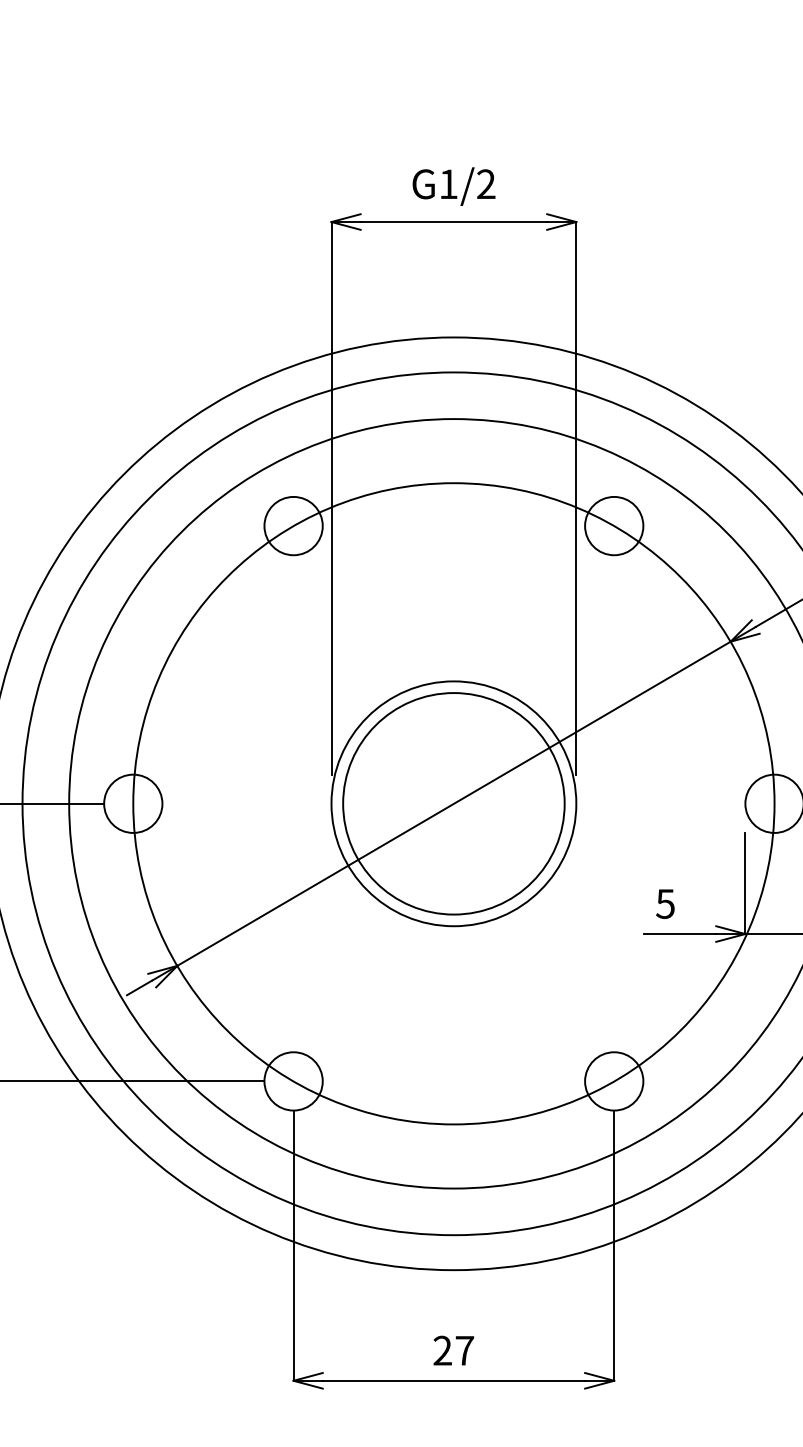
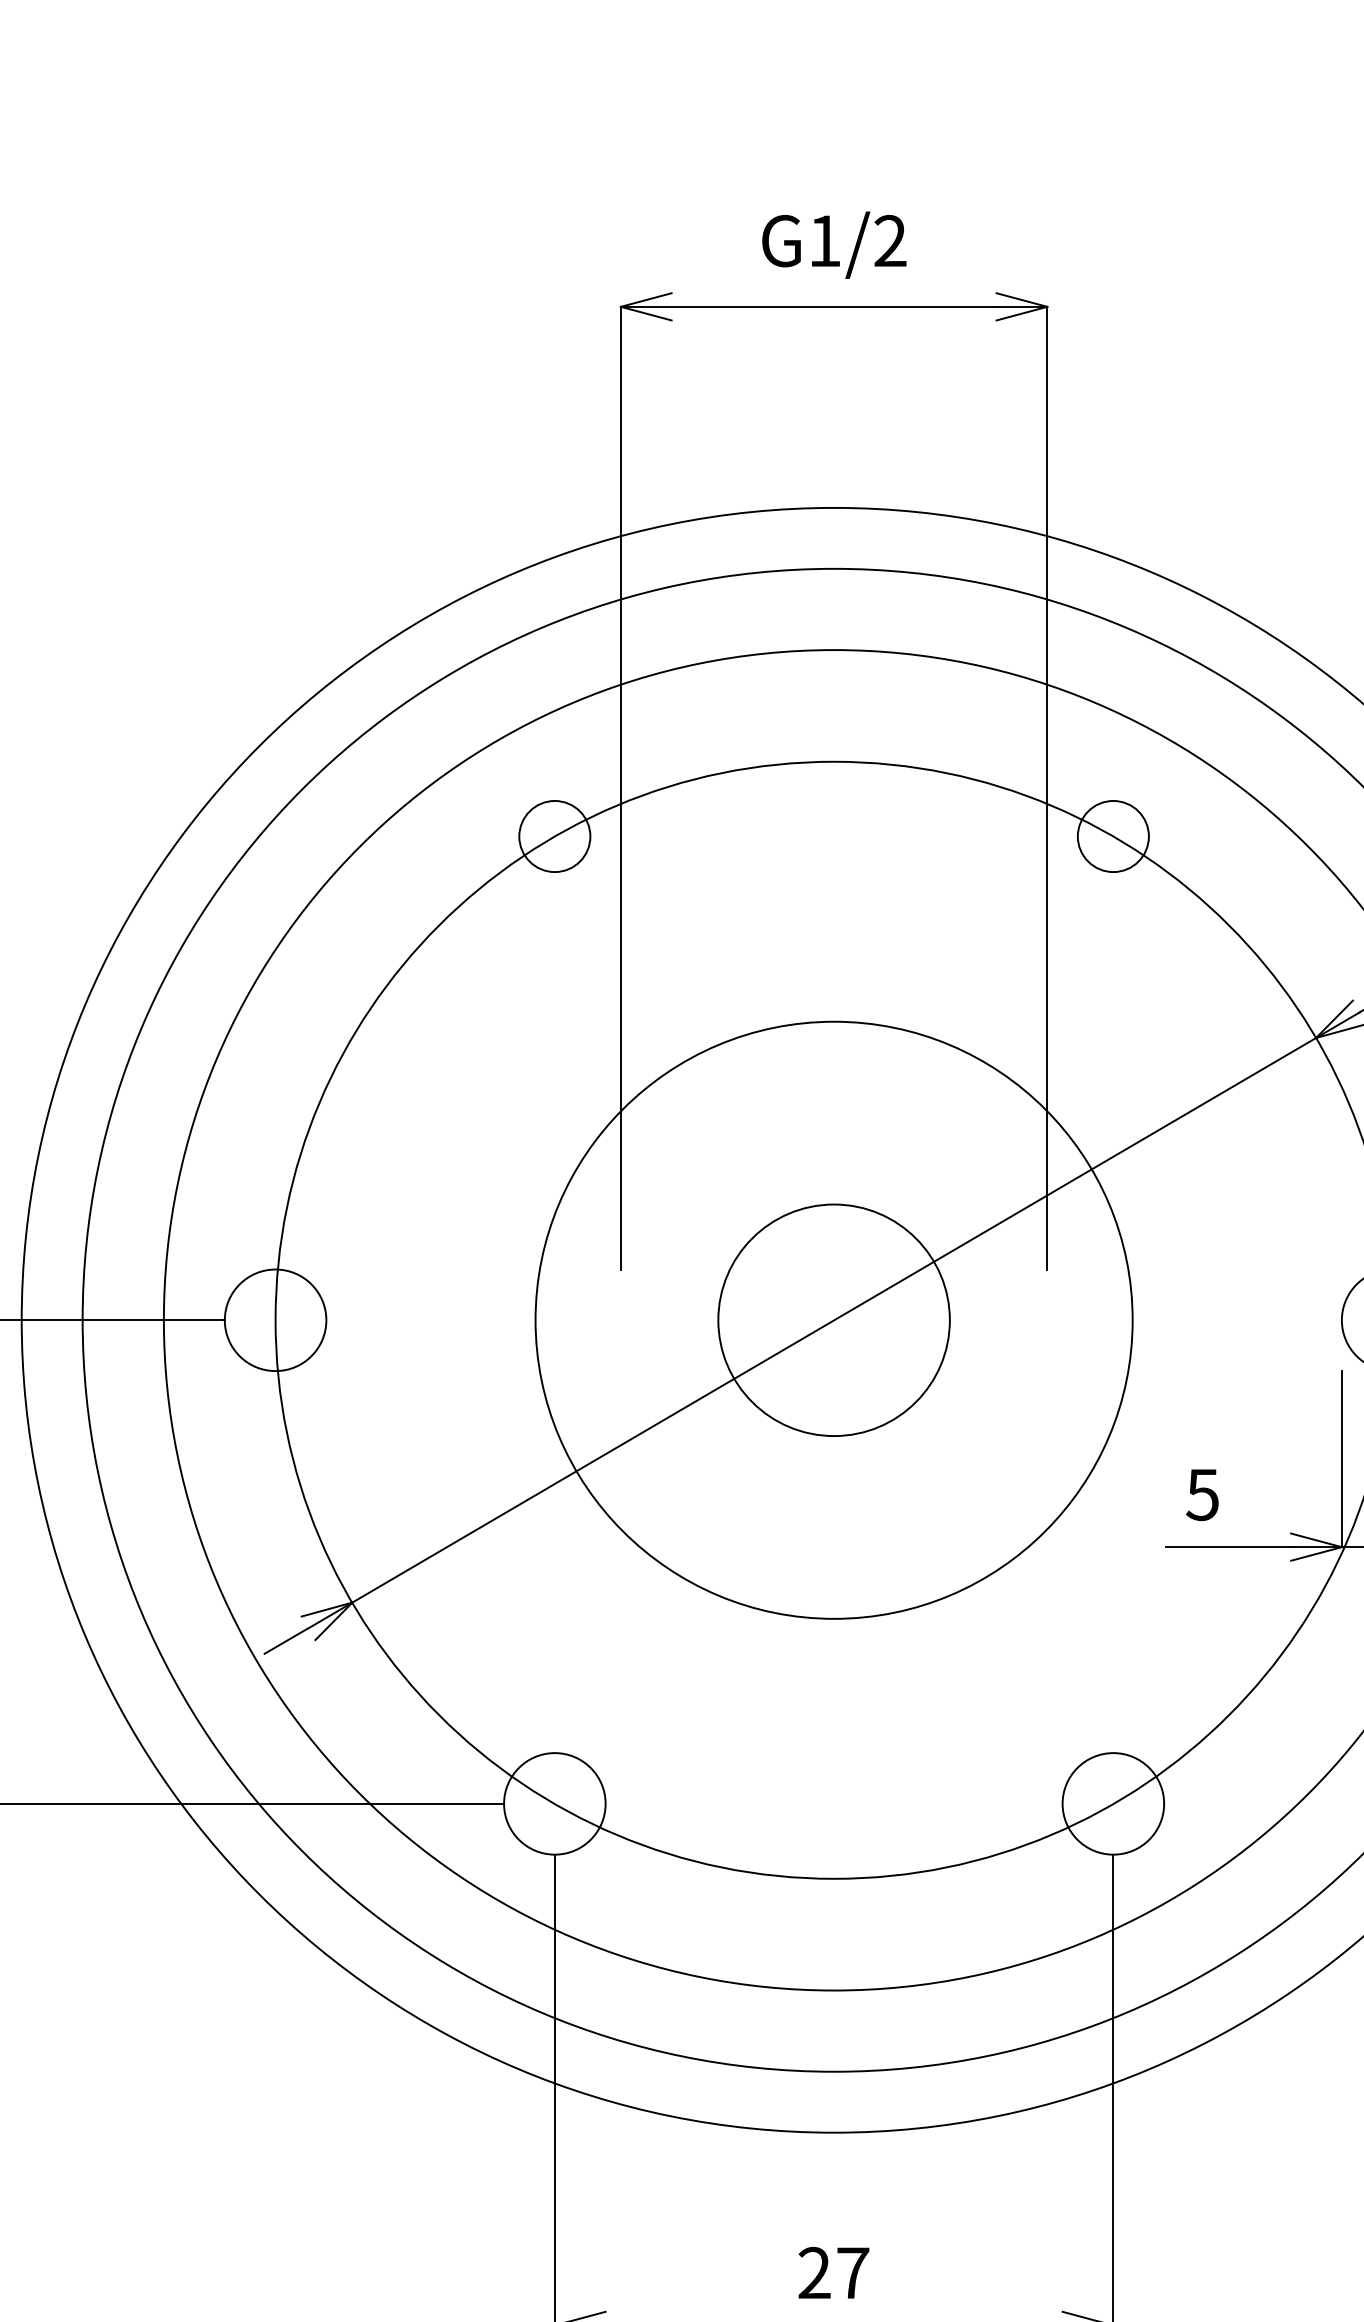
circle: (293, 525) -> (554, 835), size x0.7
circle: (614, 525) -> (1113, 835), size x0.7
circle: (453, 803) -> (833, 1319), size x0.6
circle: (453, 803) -> (833, 1319), size x1.4

